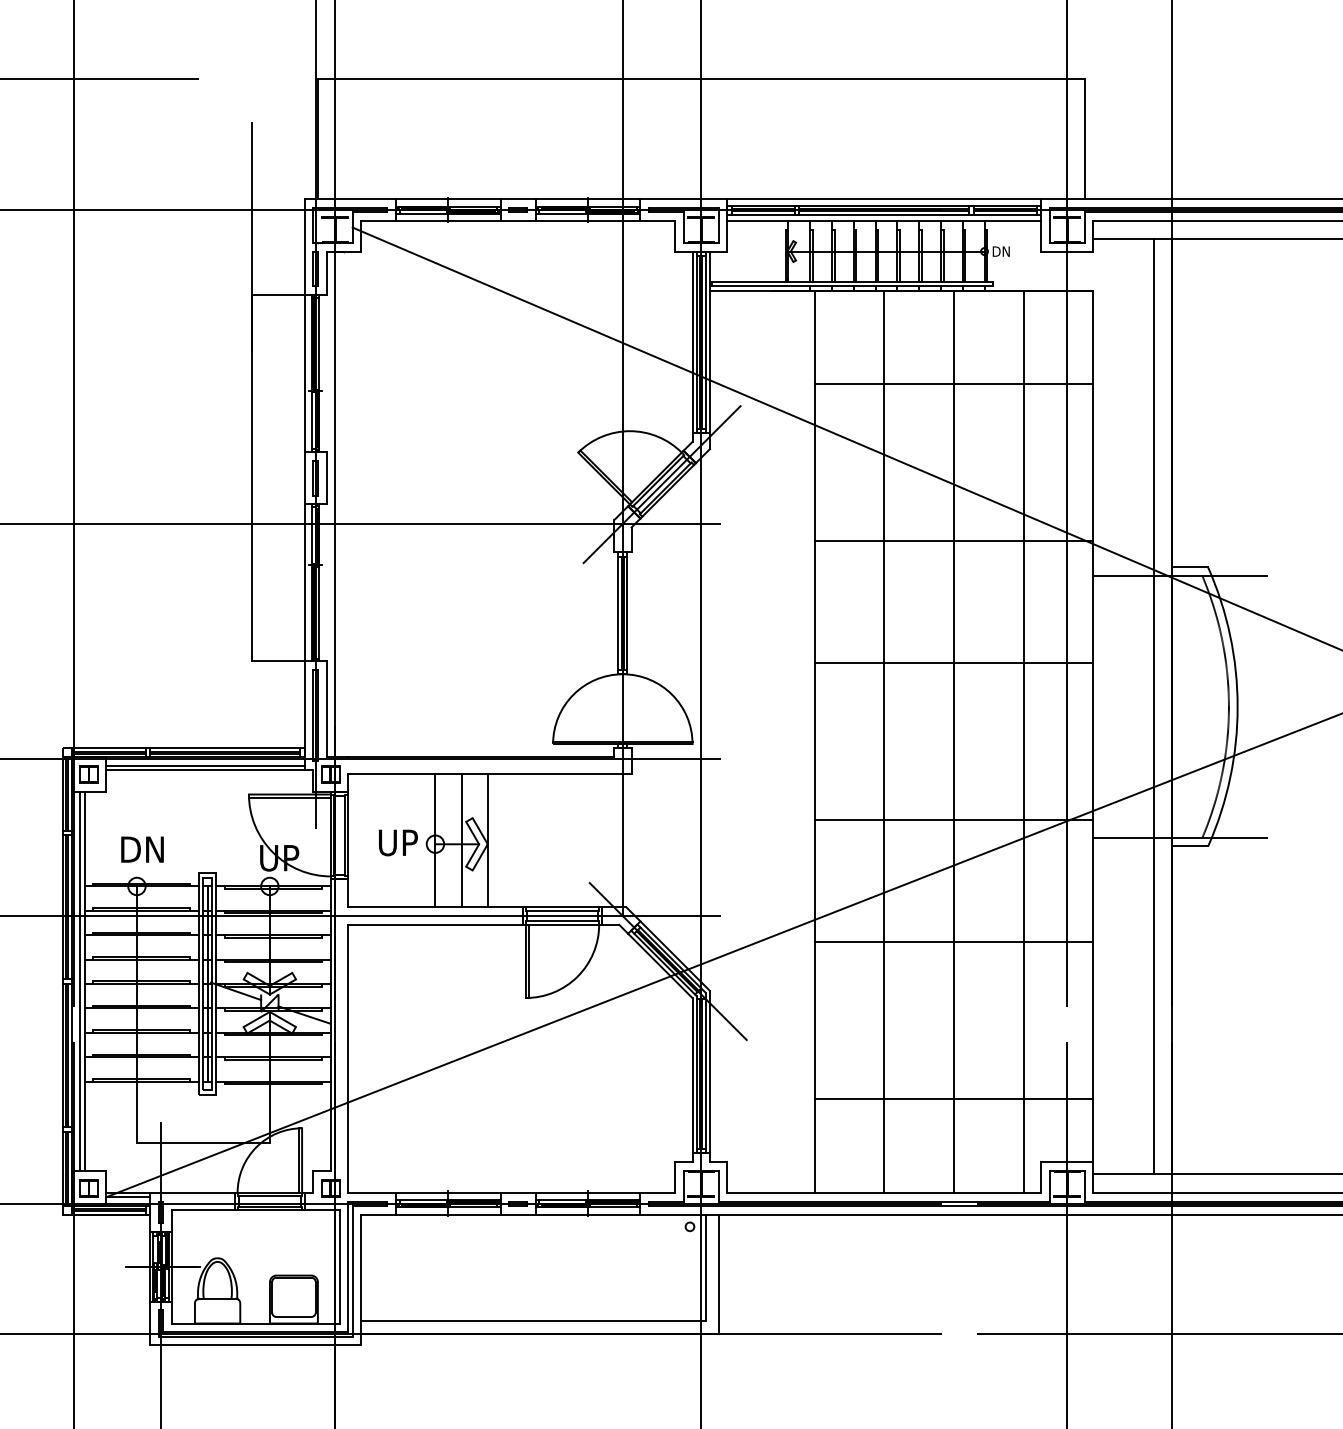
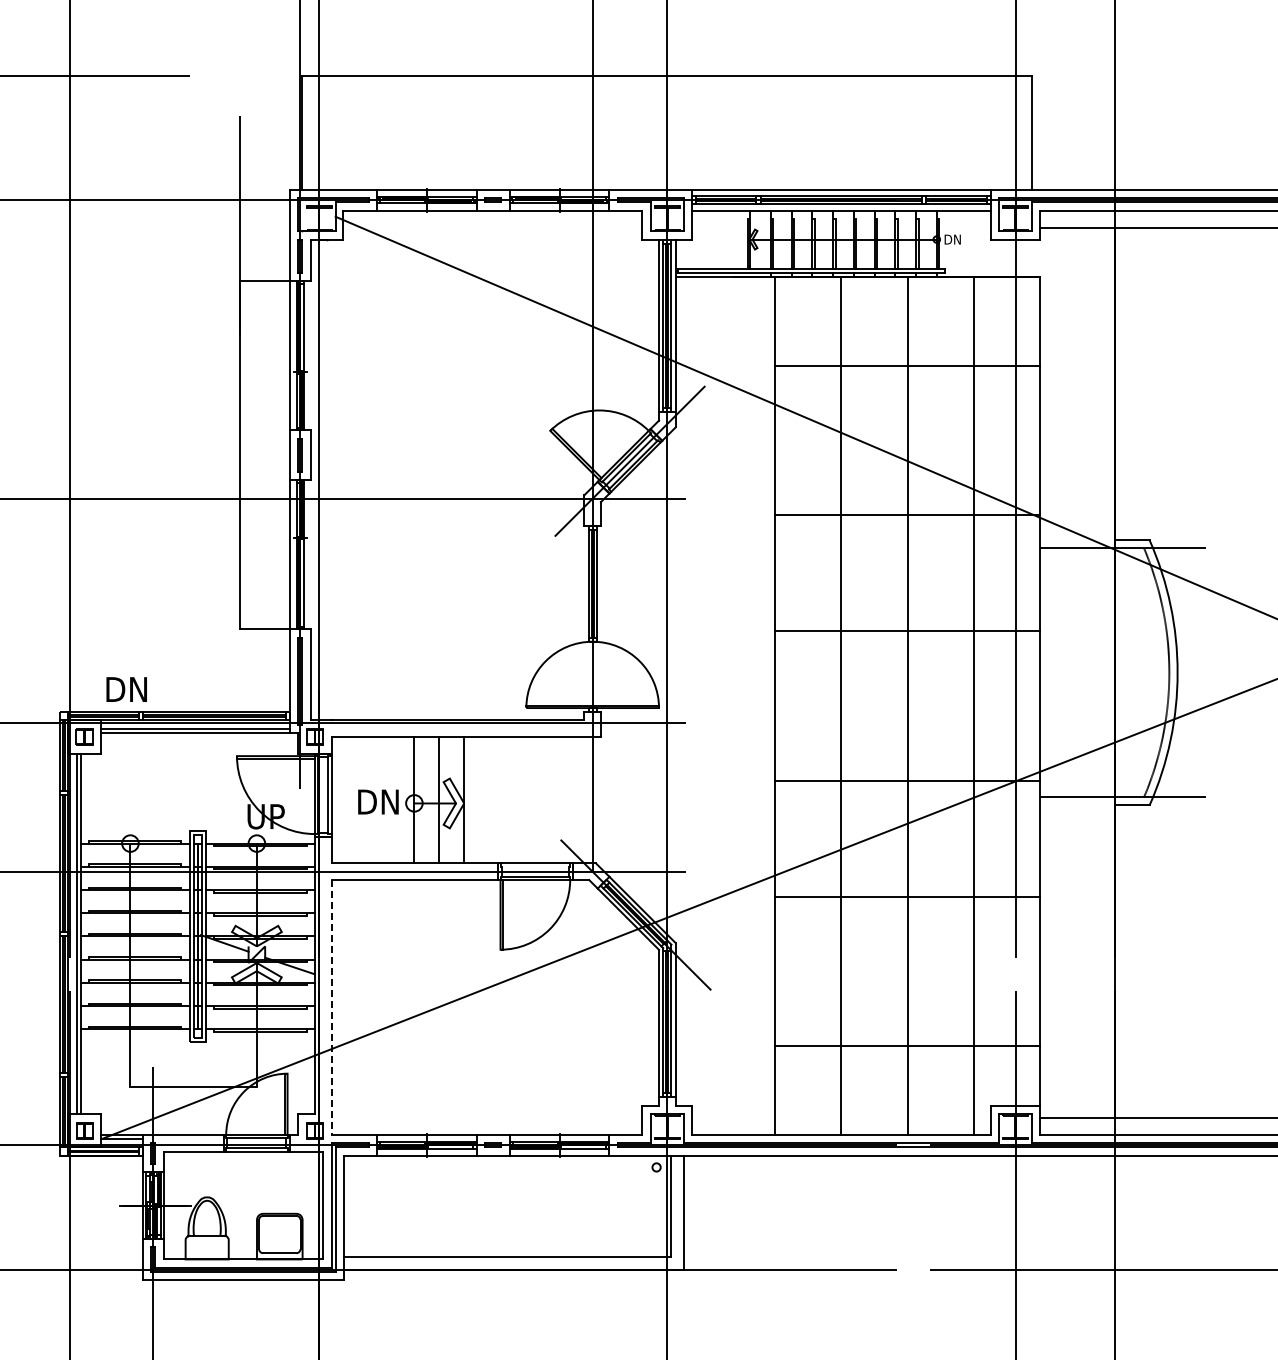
line: (1154, 706) -> (1098, 672), removed
text: (397, 842) -> (378, 801), UP -> DN
text: (142, 849) -> (126, 689), moved
line: (561, 910) -> (534, 866), removed
line: (348, 1059) -> (331, 1008), solid -> dashed

